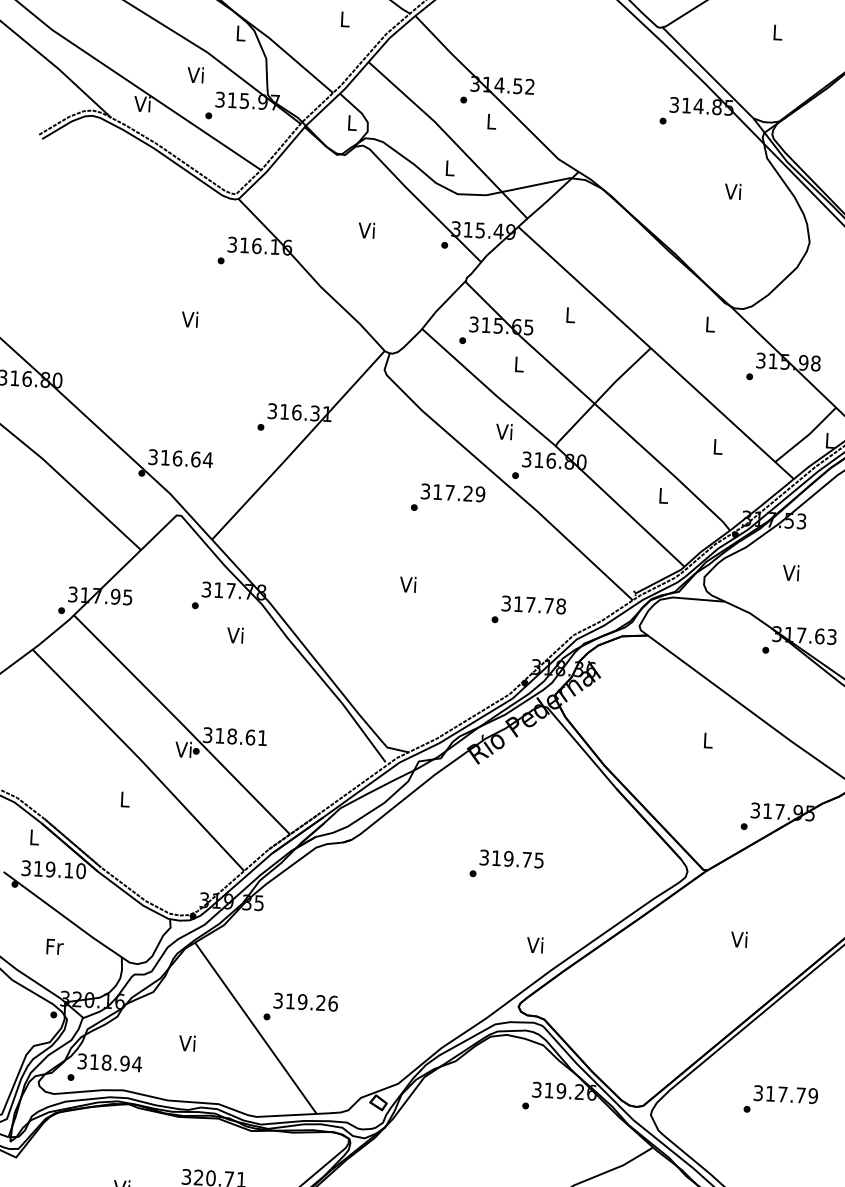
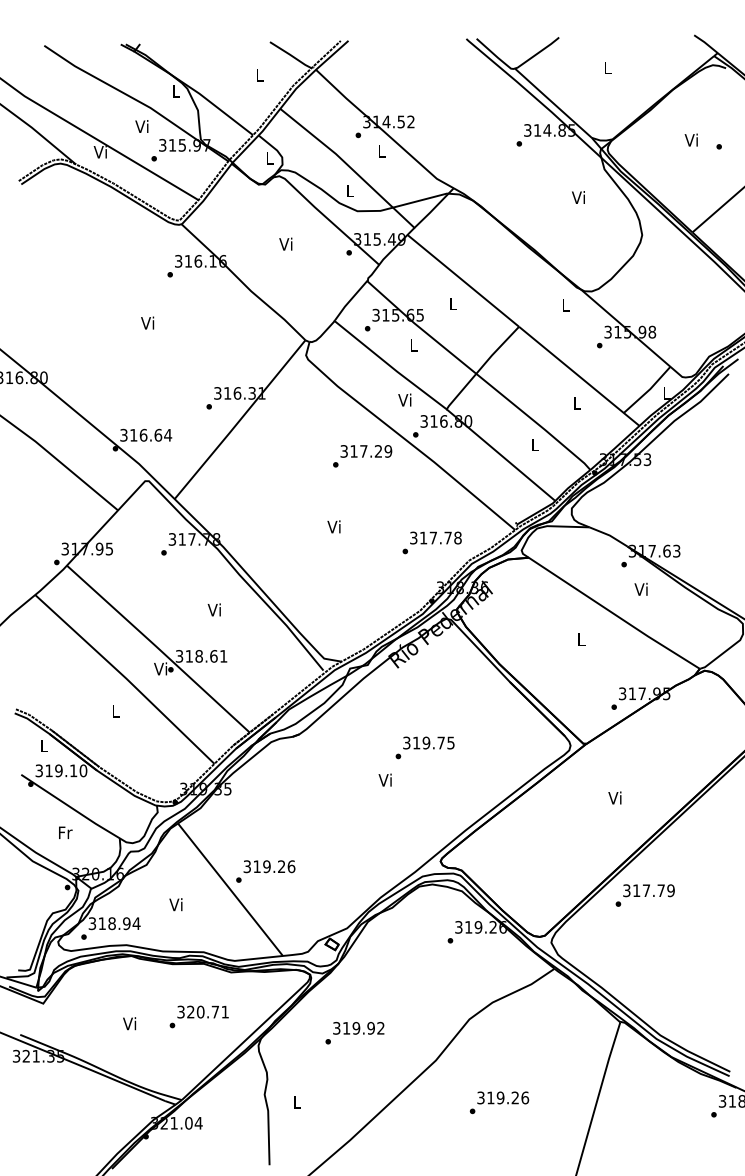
text: (790, 571) -> (640, 588), moved
text: (234, 634) -> (213, 609), moved
text: (534, 944) -> (384, 779), moved
text: (779, 1100) -> (644, 895), moved

